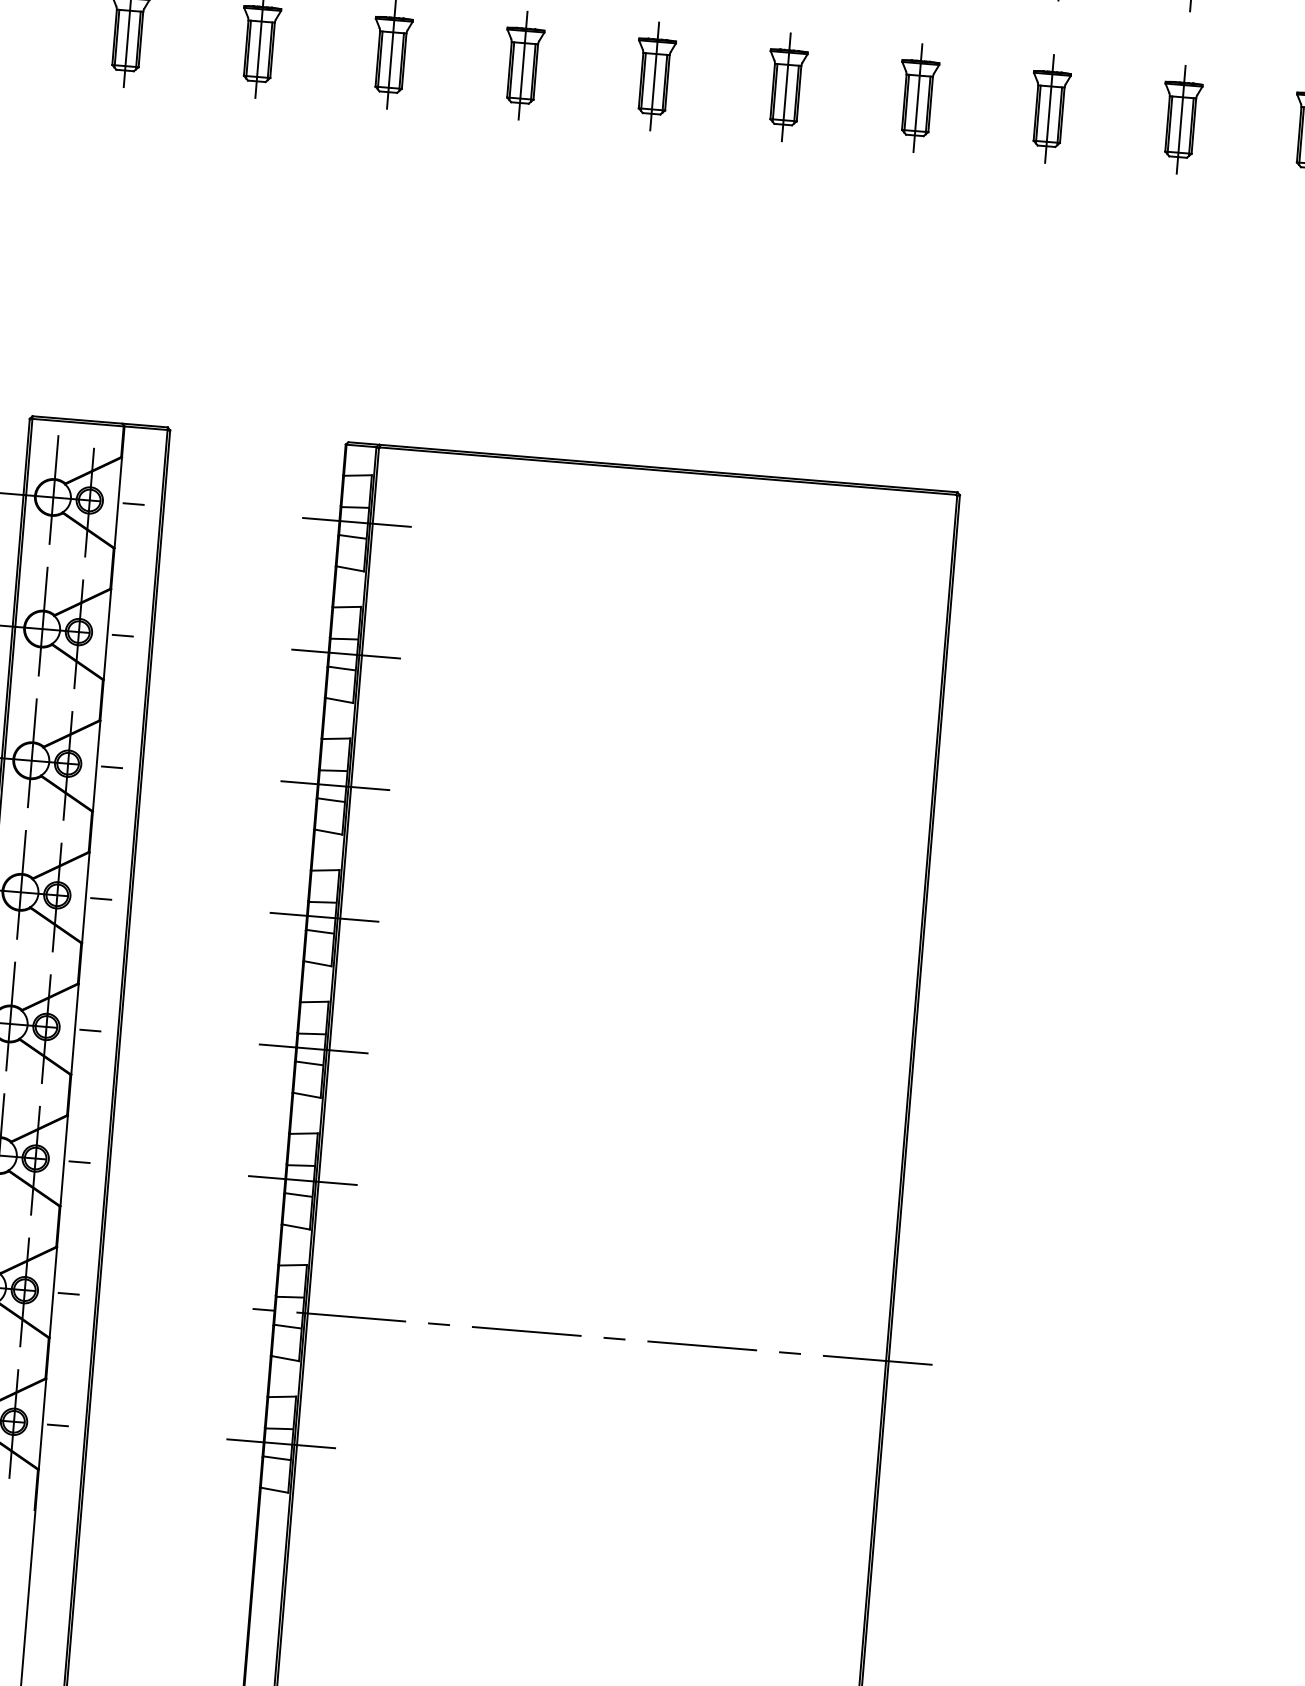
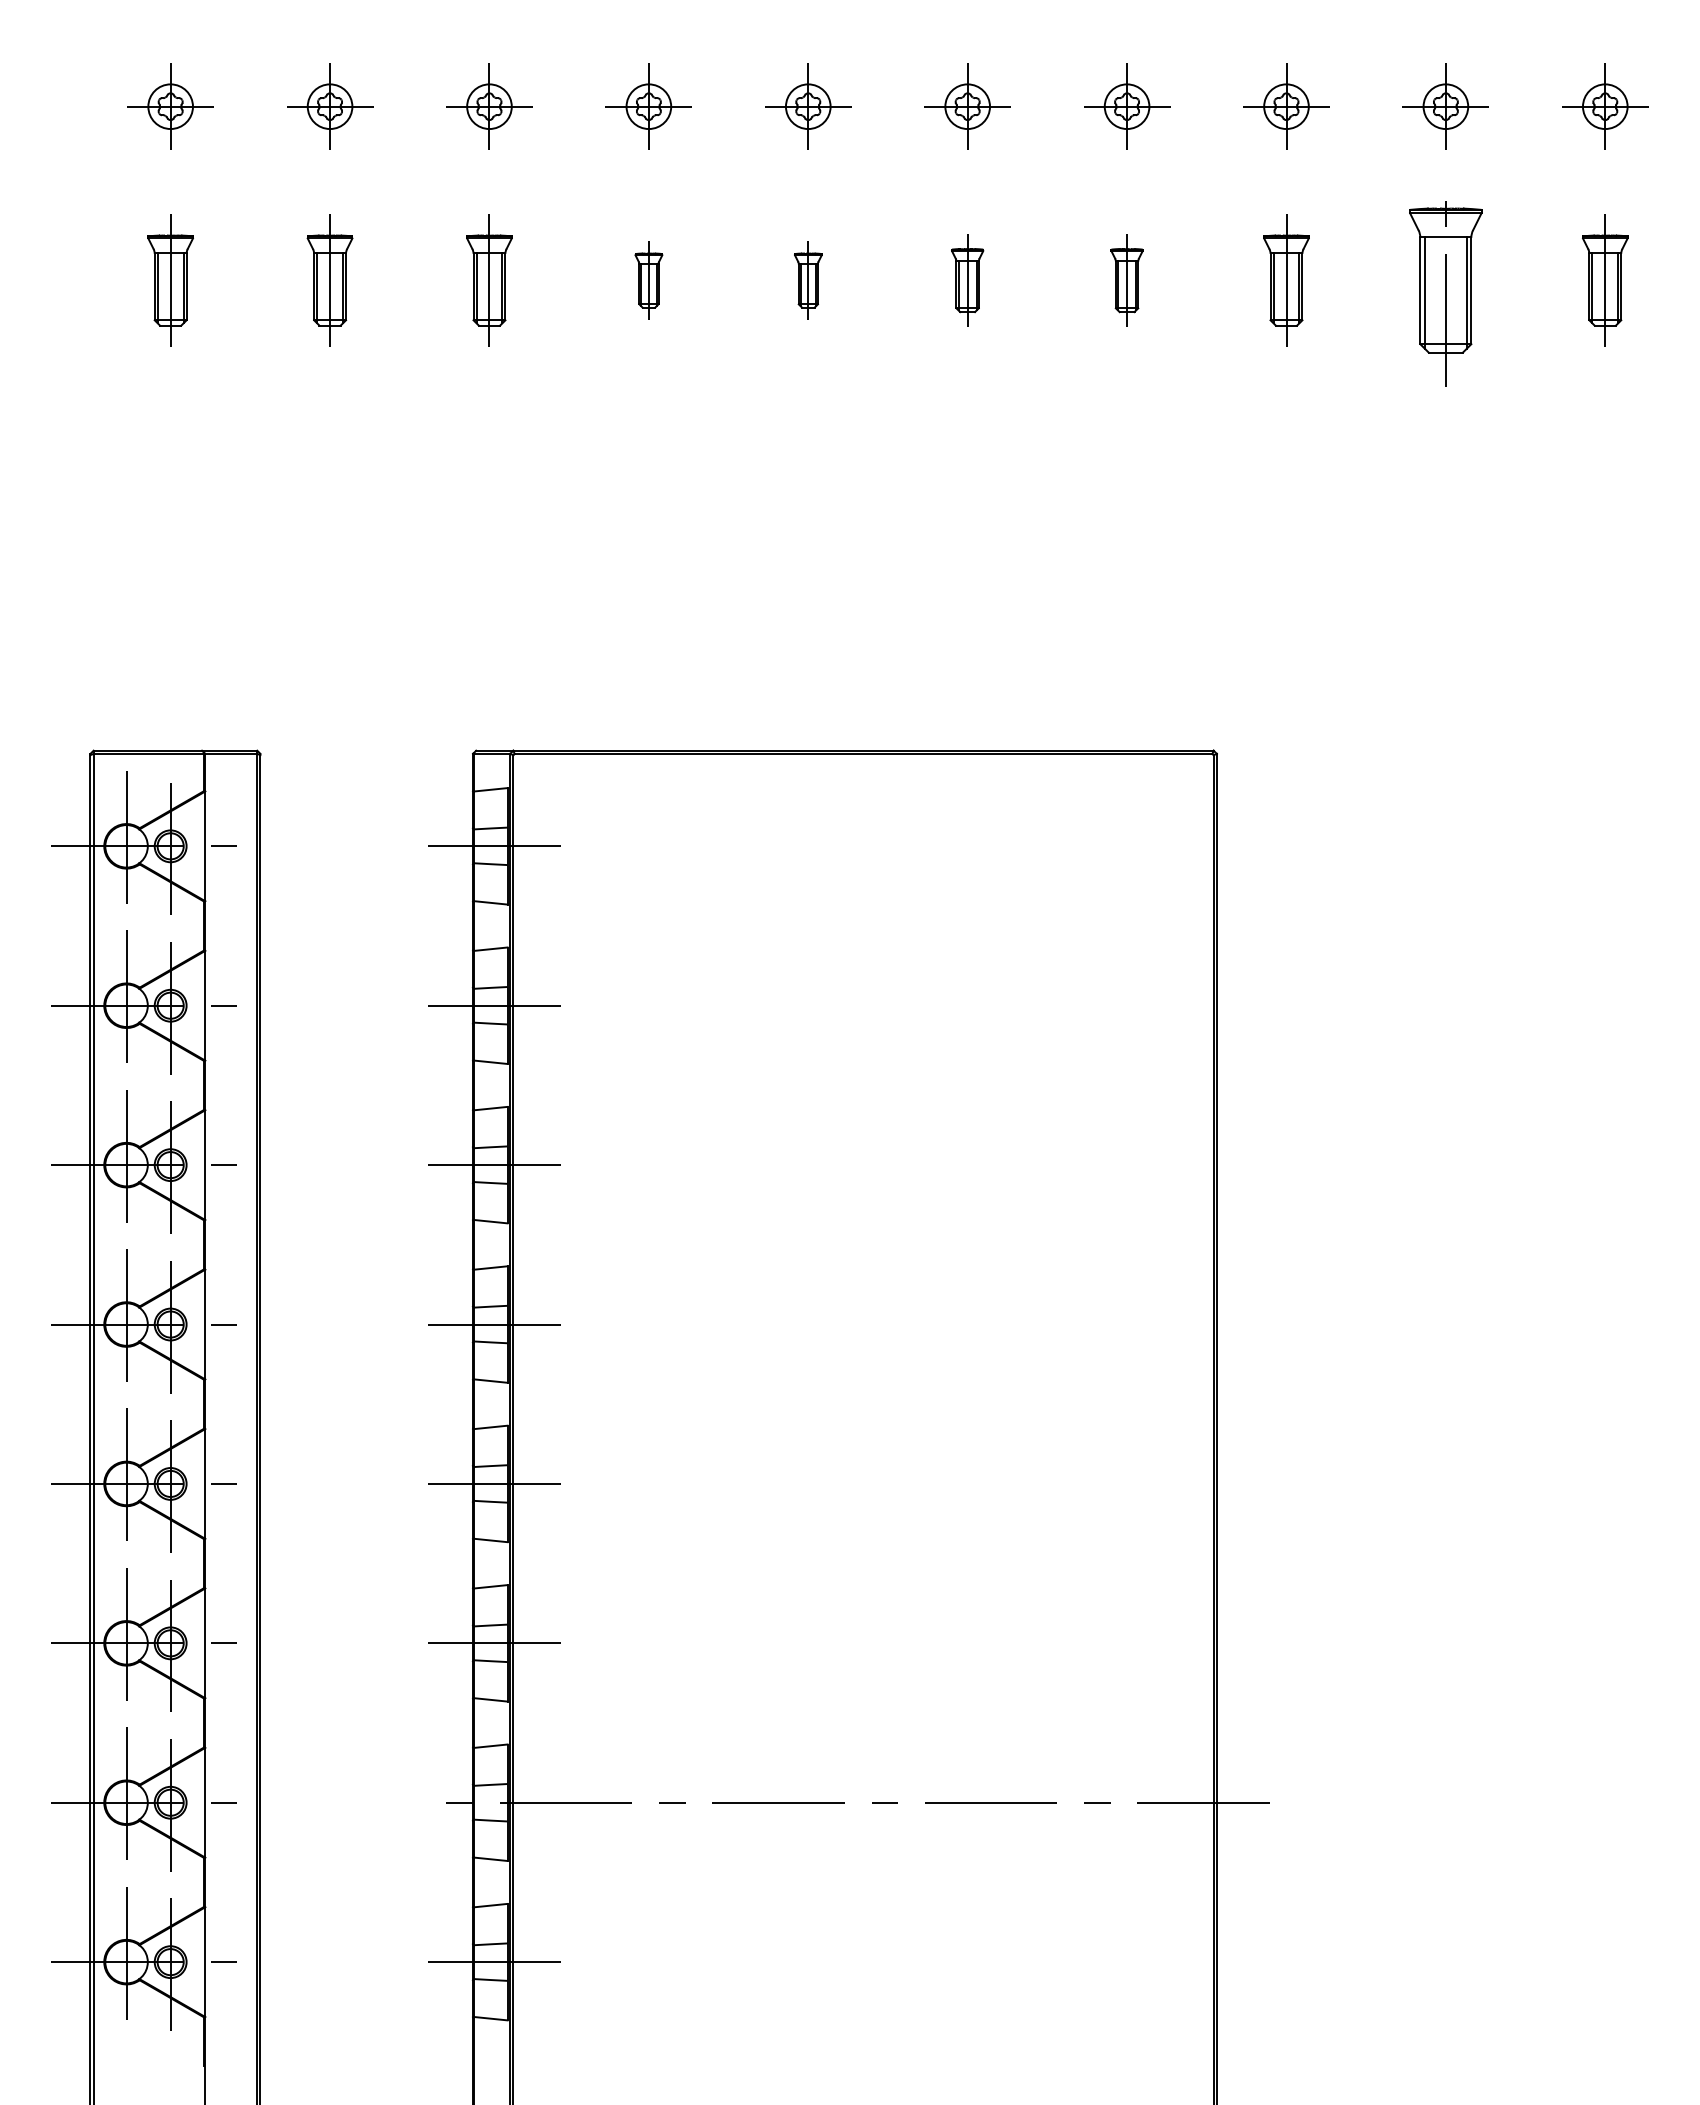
part: (522, 65) -> (648, 280), size x0.6
part: (654, 76) -> (808, 280), size x0.6
part: (786, 87) -> (967, 280), size x0.7
part: (917, 98) -> (1126, 280), size x0.7
part: (1180, 119) -> (1445, 280), size x1.6

